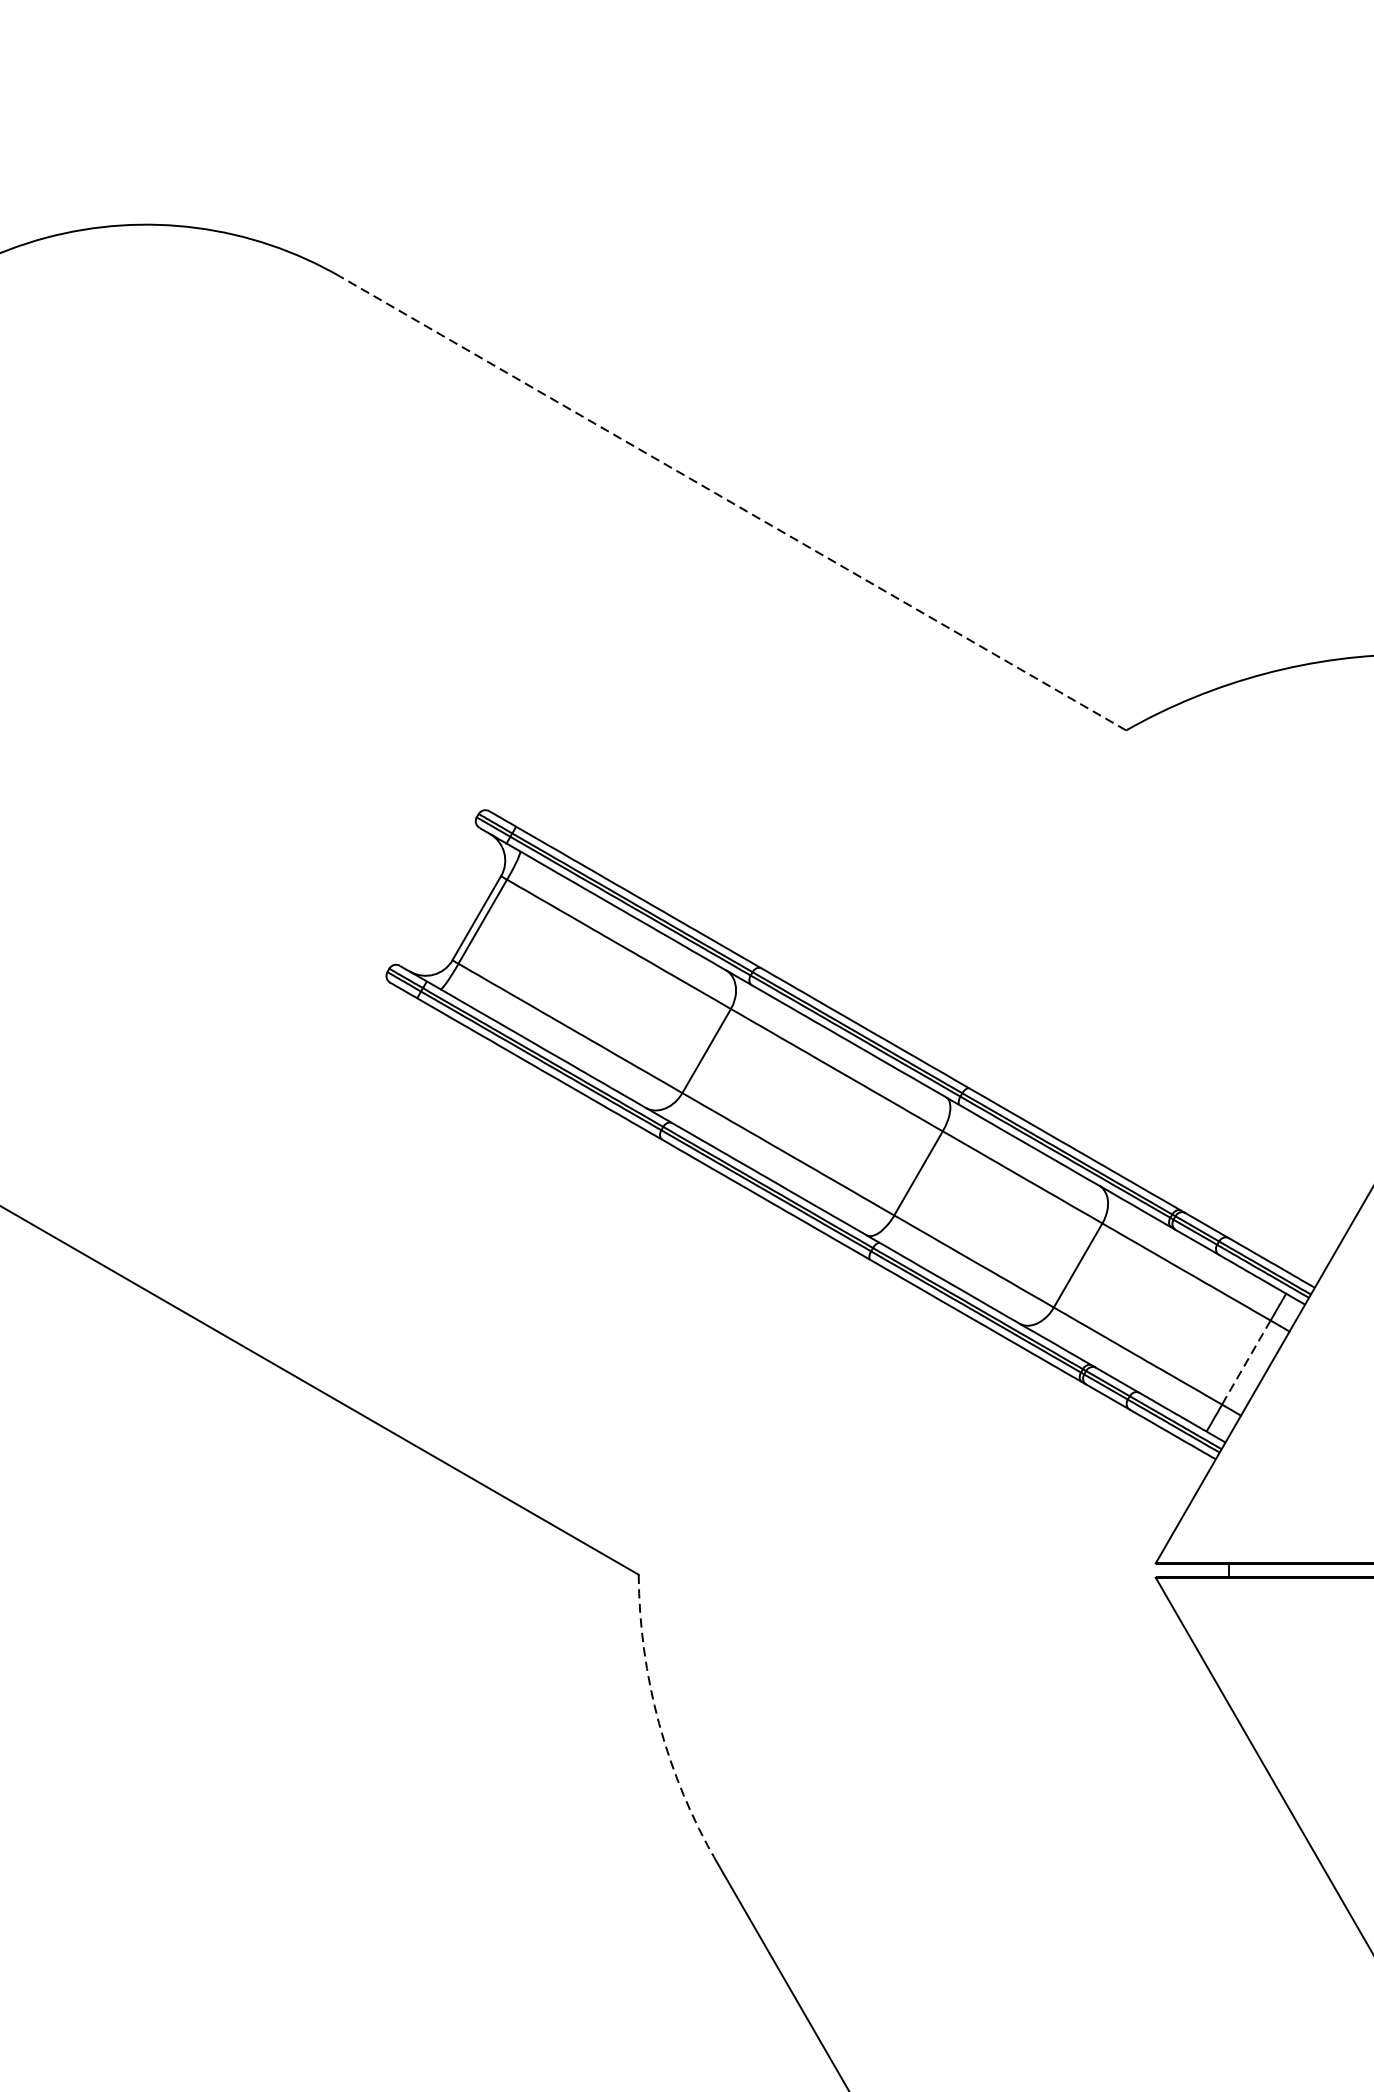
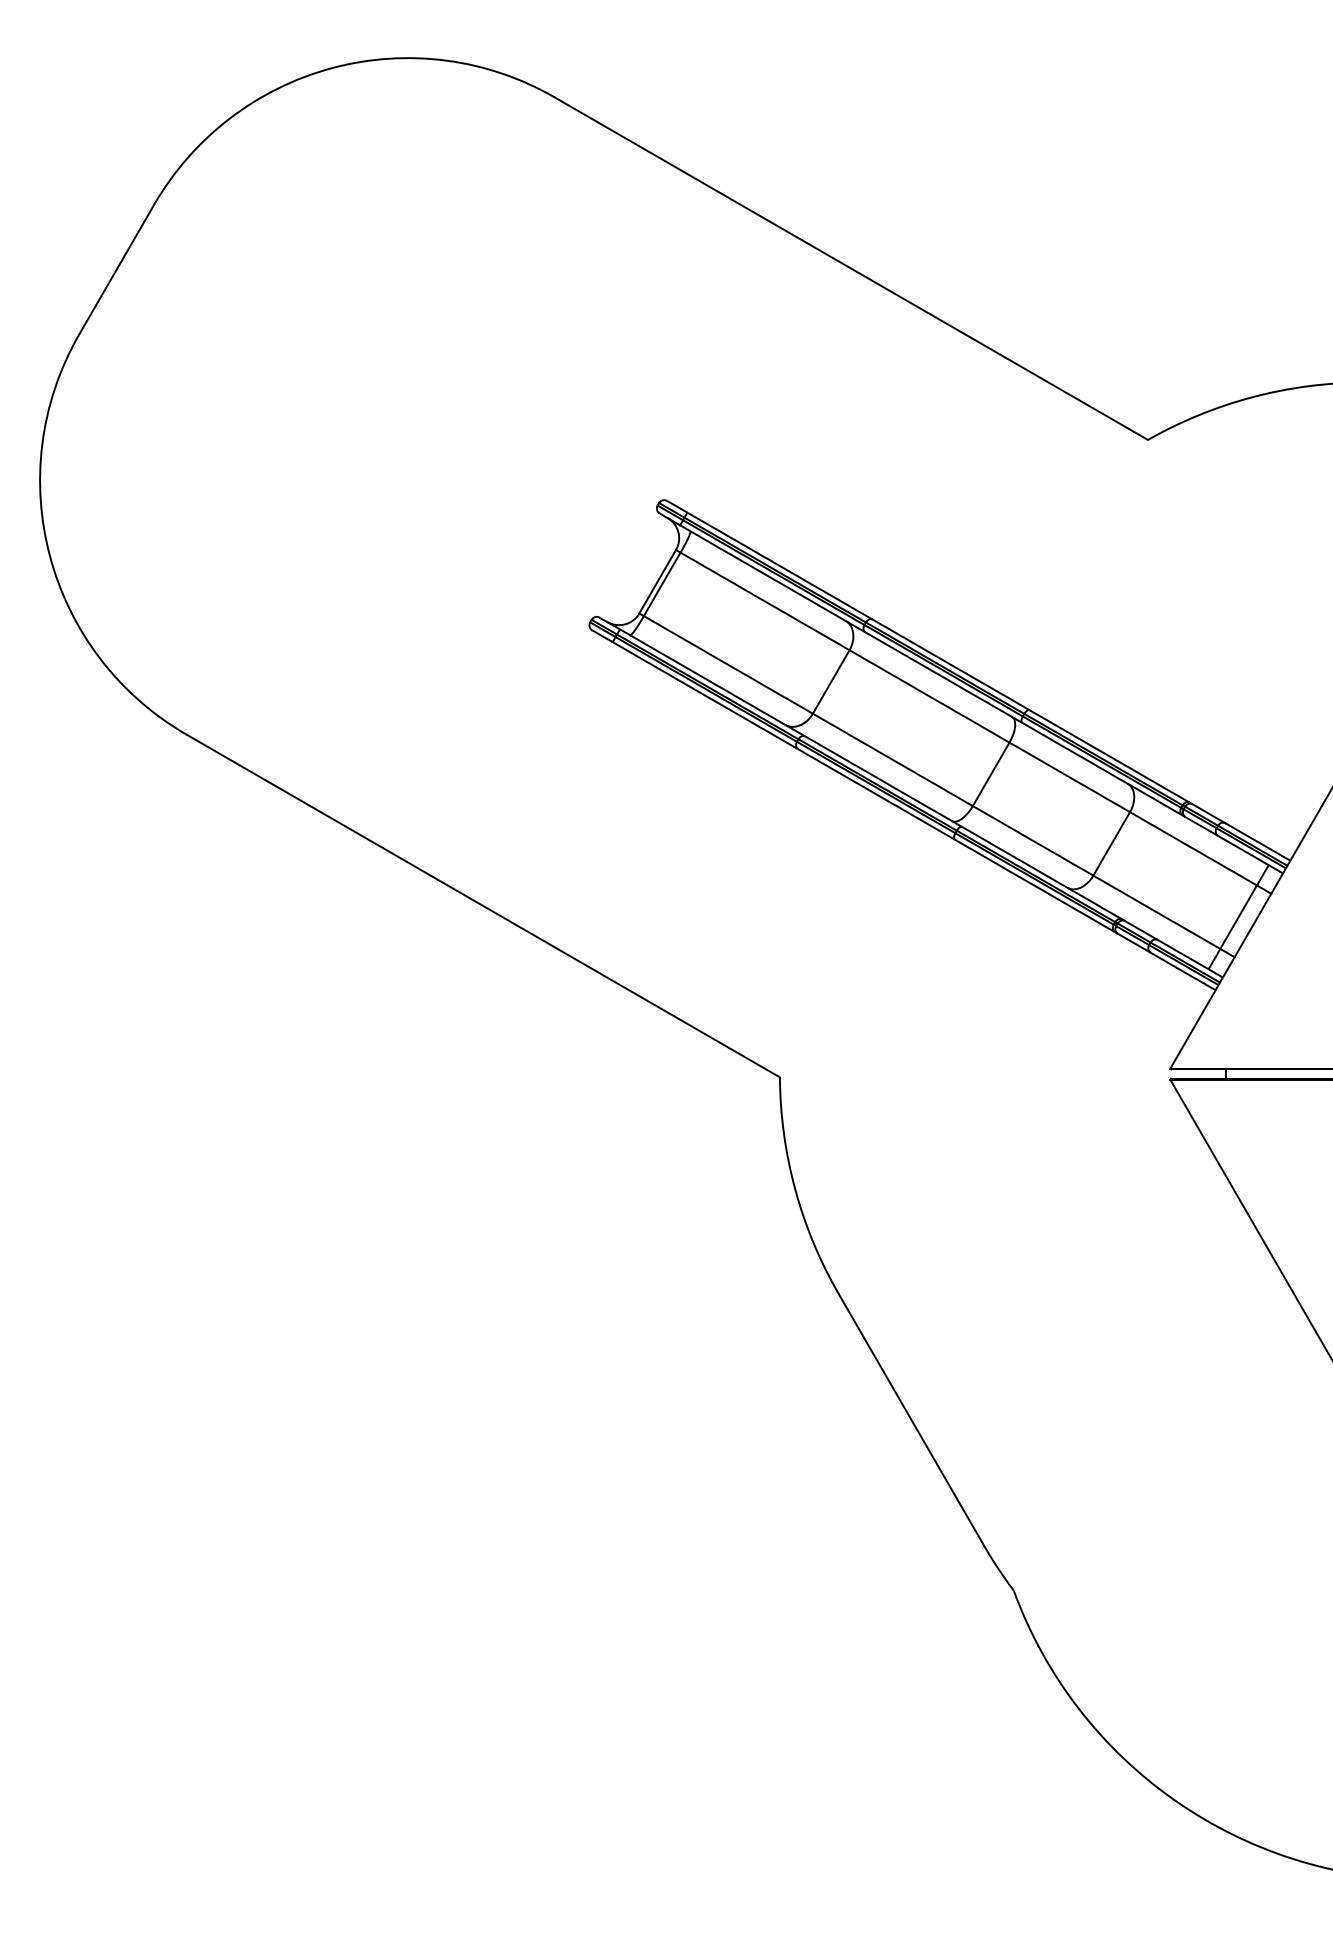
line: (732, 503) -> (850, 268), dashed -> solid
line: (1246, 1363) -> (1238, 917), dashed -> solid
arc: (659, 1723) -> (795, 1189), dashed -> solid

